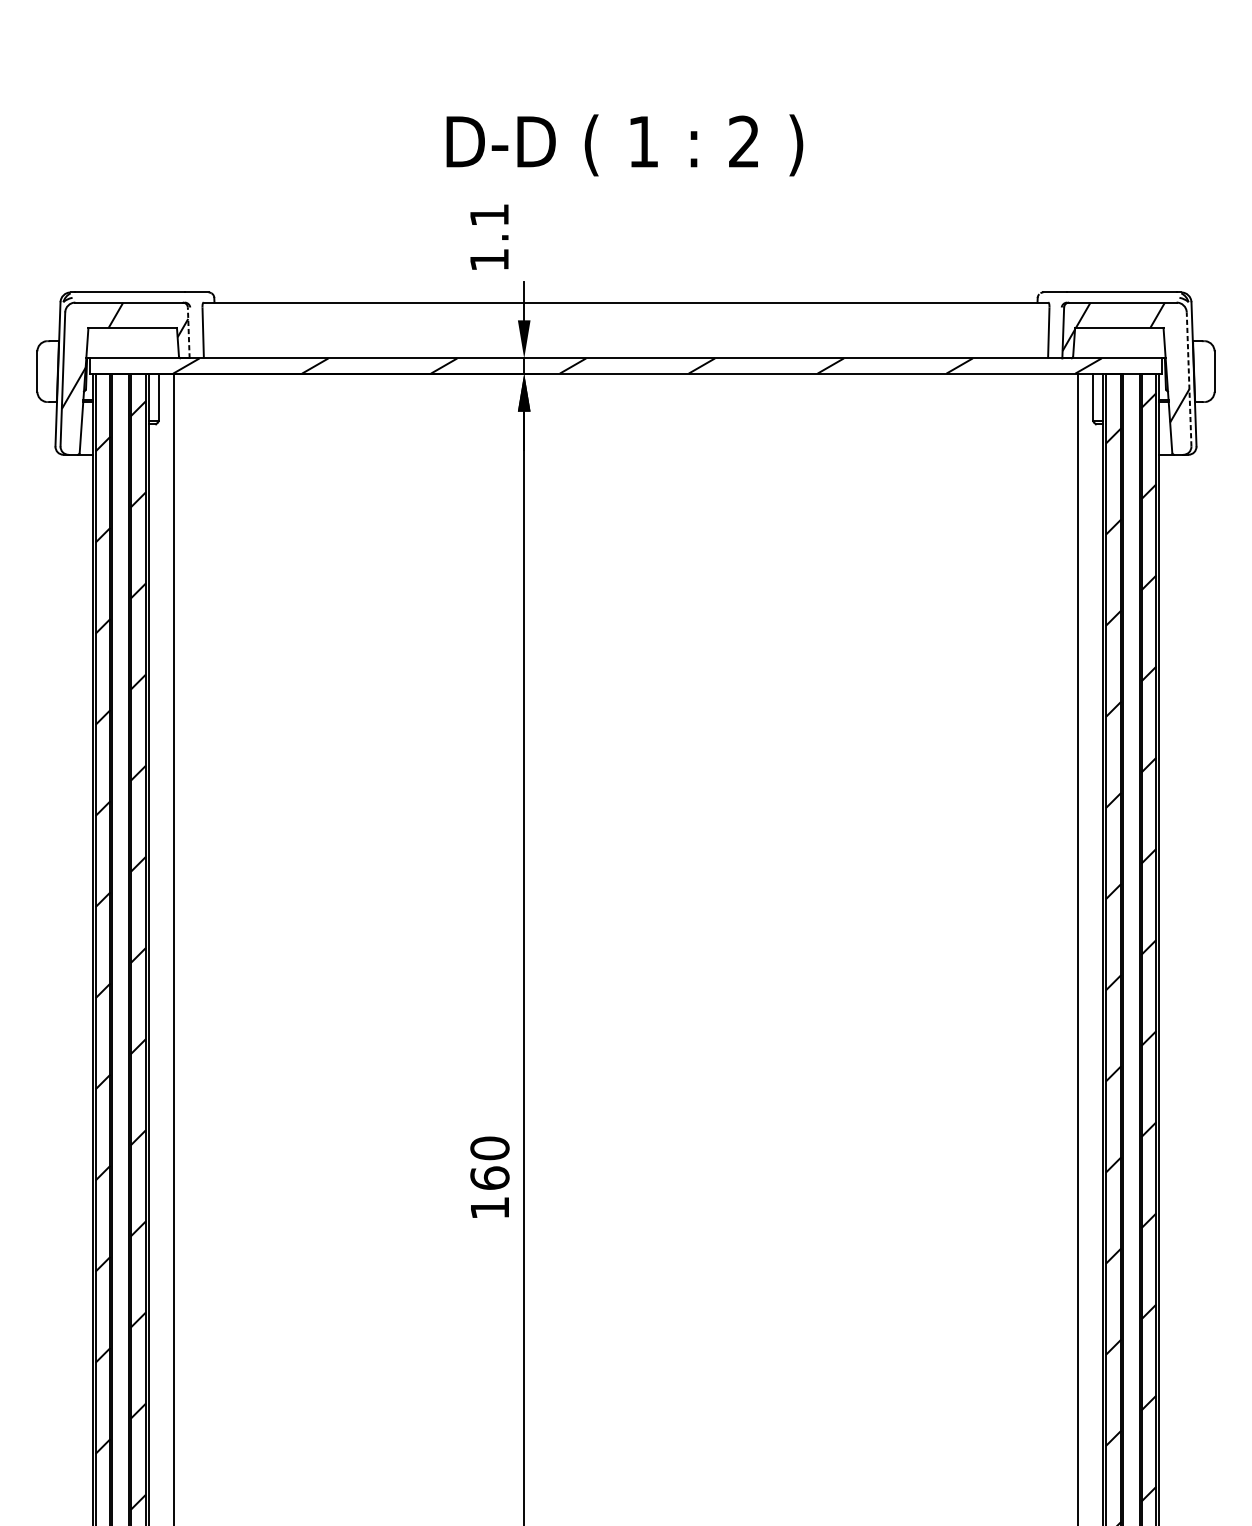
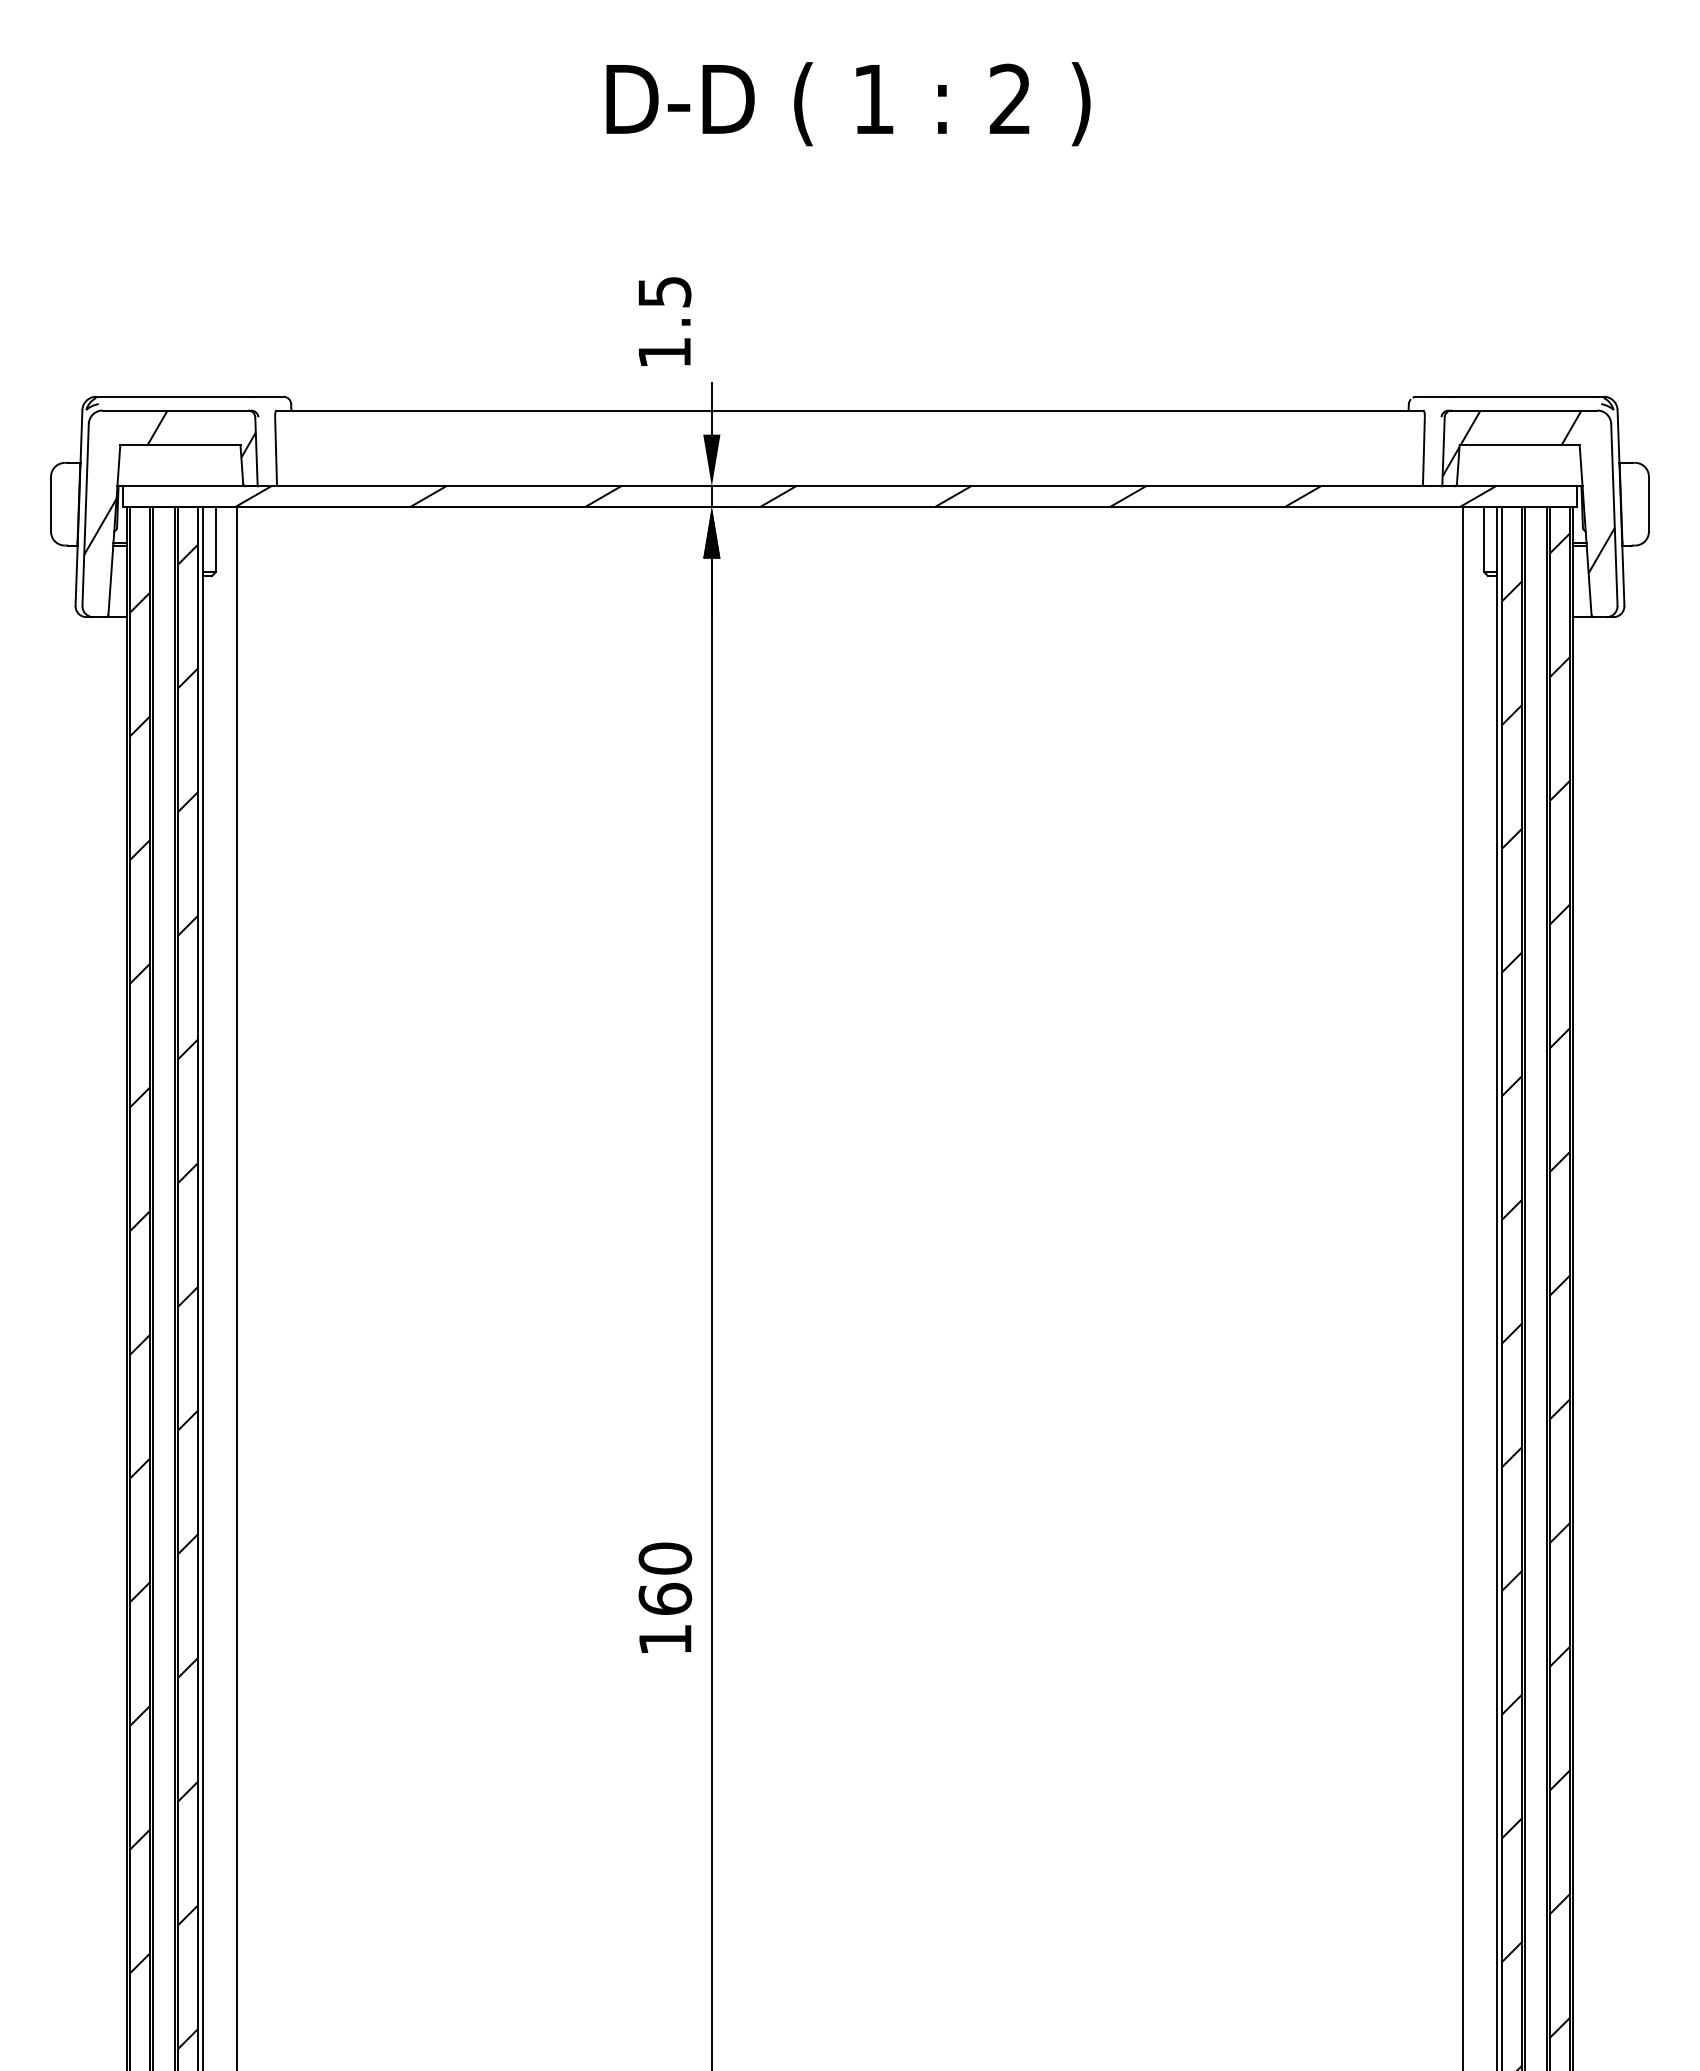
text: (624, 145) -> (848, 104), moved
text: (489, 215) -> (664, 292), 1.1 -> 1.5
line: (188, 332) -> (256, 451), dashed -> solid
line: (1189, 379) -> (1614, 514), dashed -> solid

